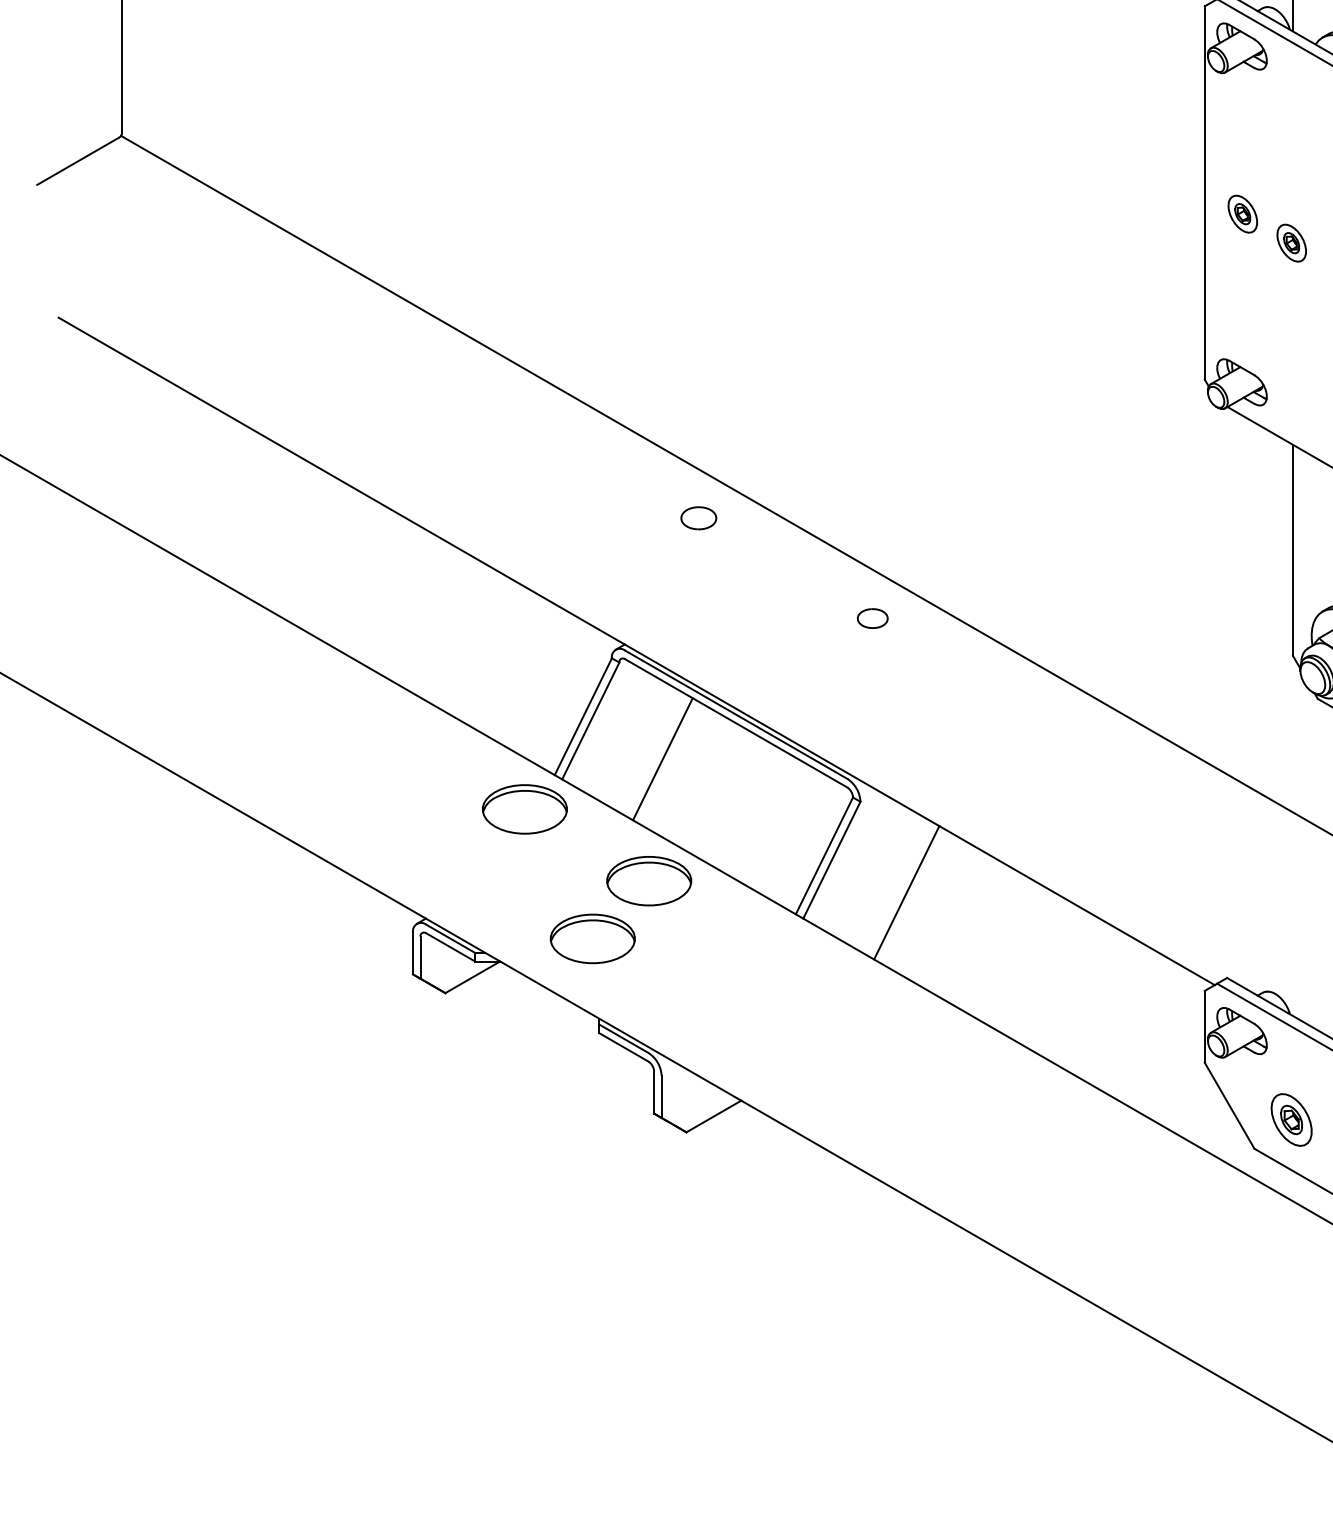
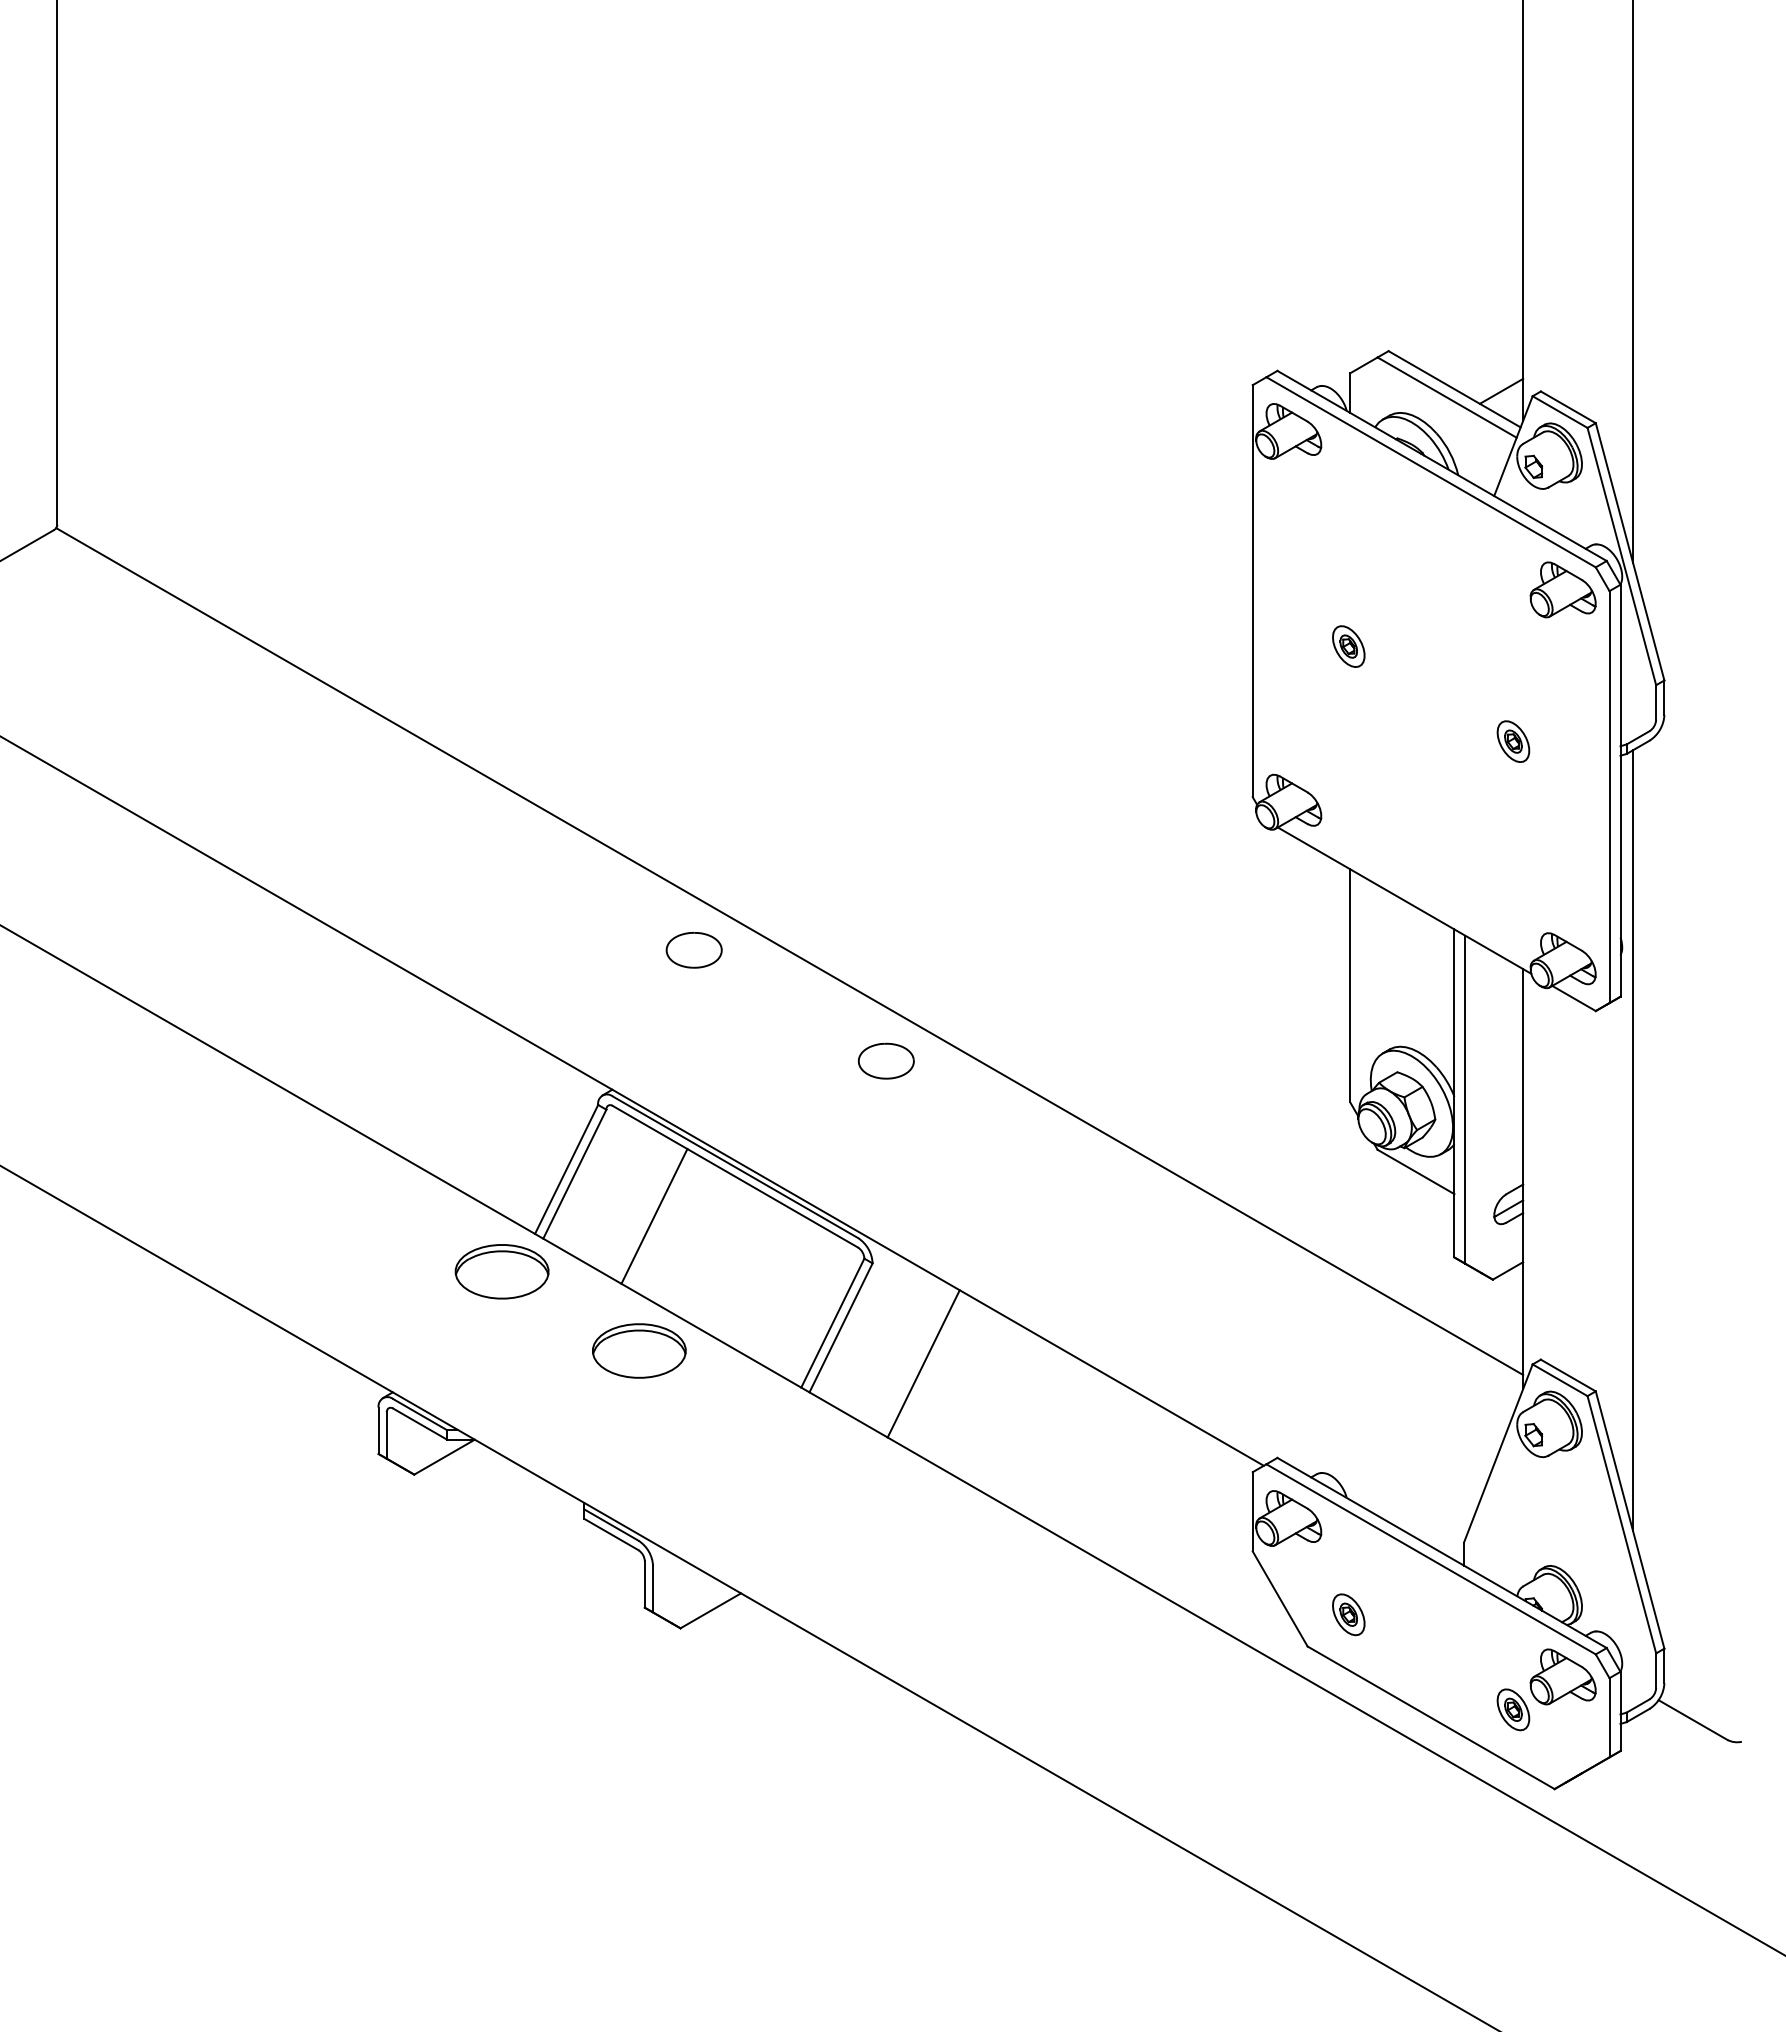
part: (1242, 214) -> (1294, 614), removed
part: (698, 518) -> (693, 950), size x1.43
part: (872, 618) -> (885, 1060), size x1.67
part: (592, 938) -> (576, 1414), removed
part: (1291, 1119) -> (1348, 1614), size x0.71

